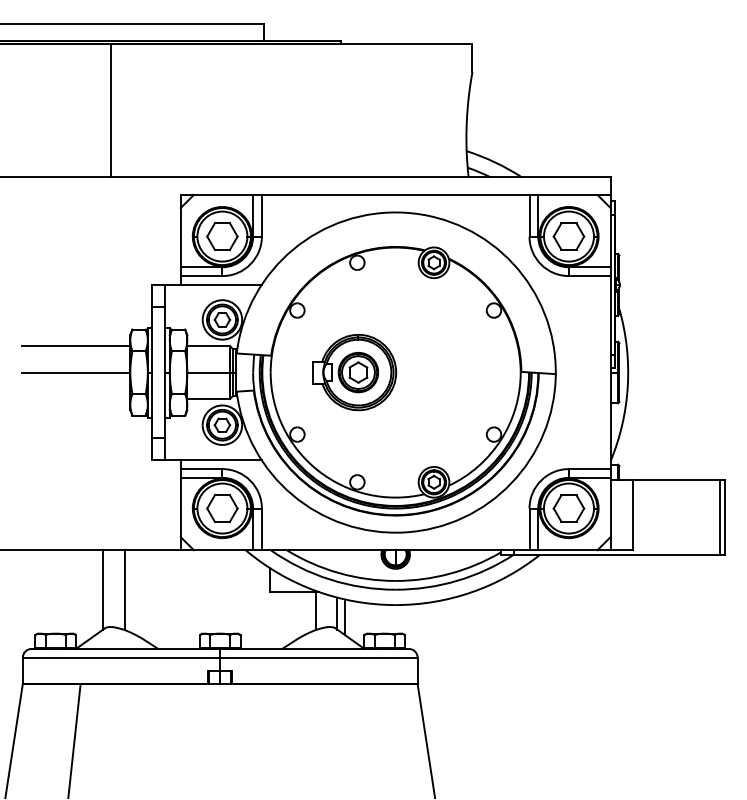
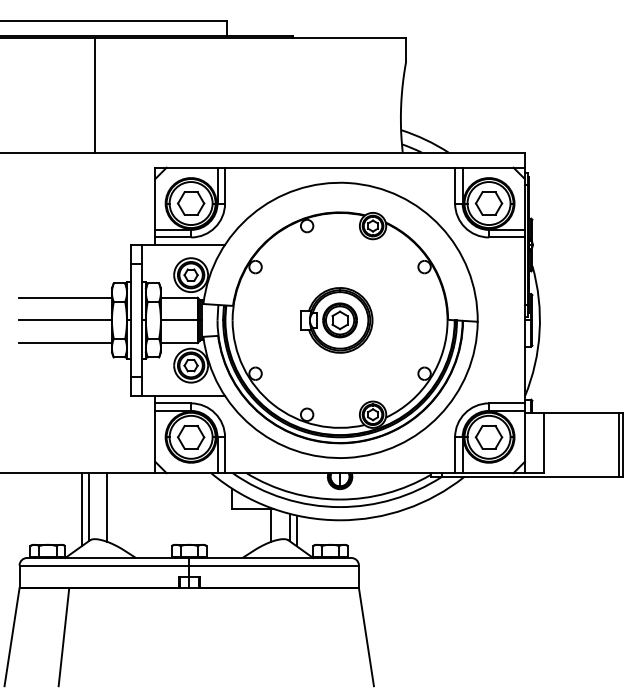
part: (354, 372) -> (336, 320), moved
line: (75, 399) -> (64, 343), added
line: (94, 592) -> (81, 509), added

